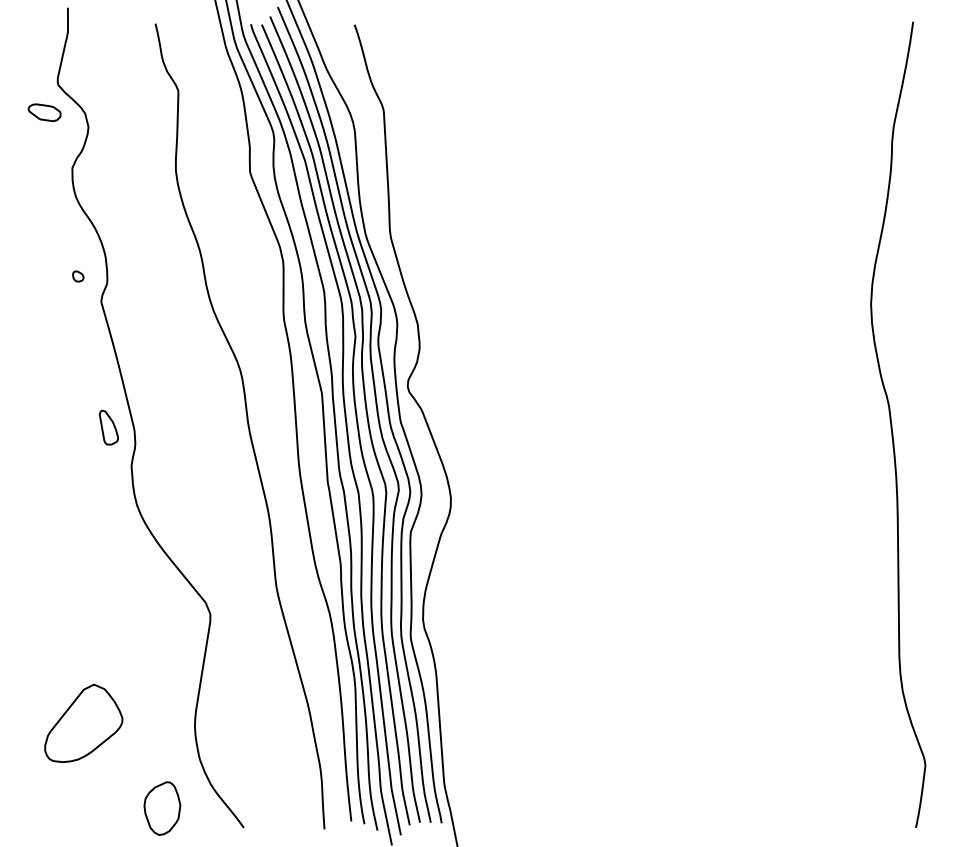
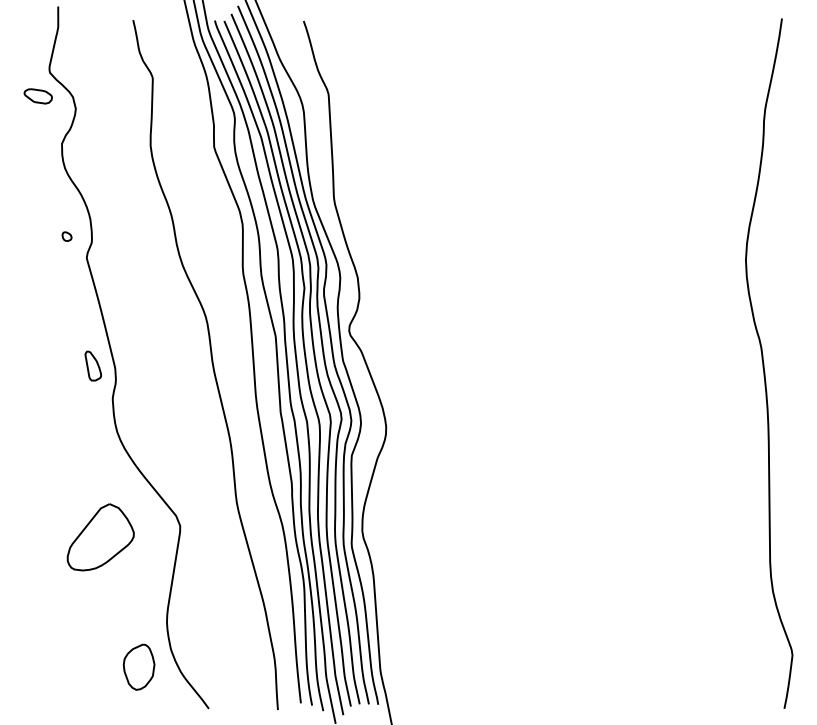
part: (83, 723) -> (100, 537), moved
part: (161, 807) -> (138, 666), moved

